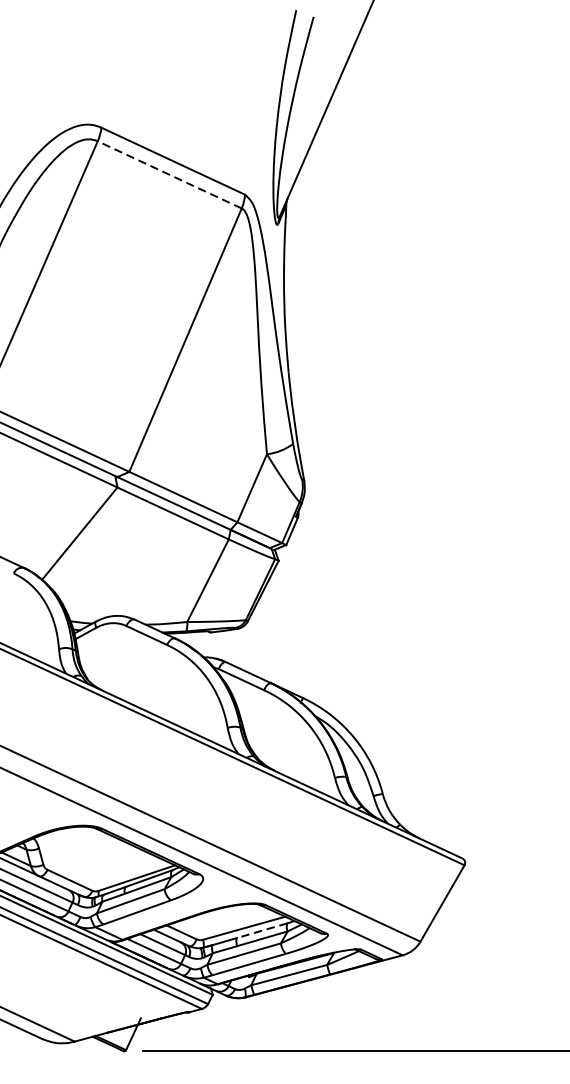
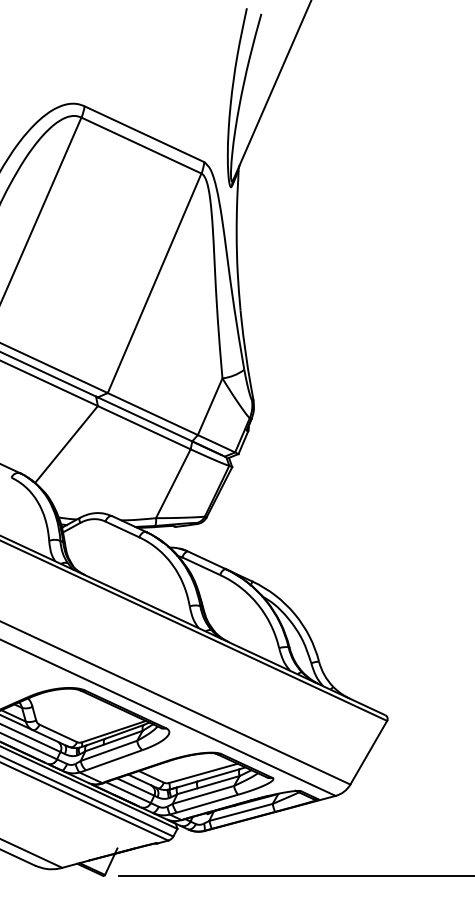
line: (169, 174) -> (141, 145), dashed -> solid
line: (262, 930) -> (218, 775), dashed -> solid

